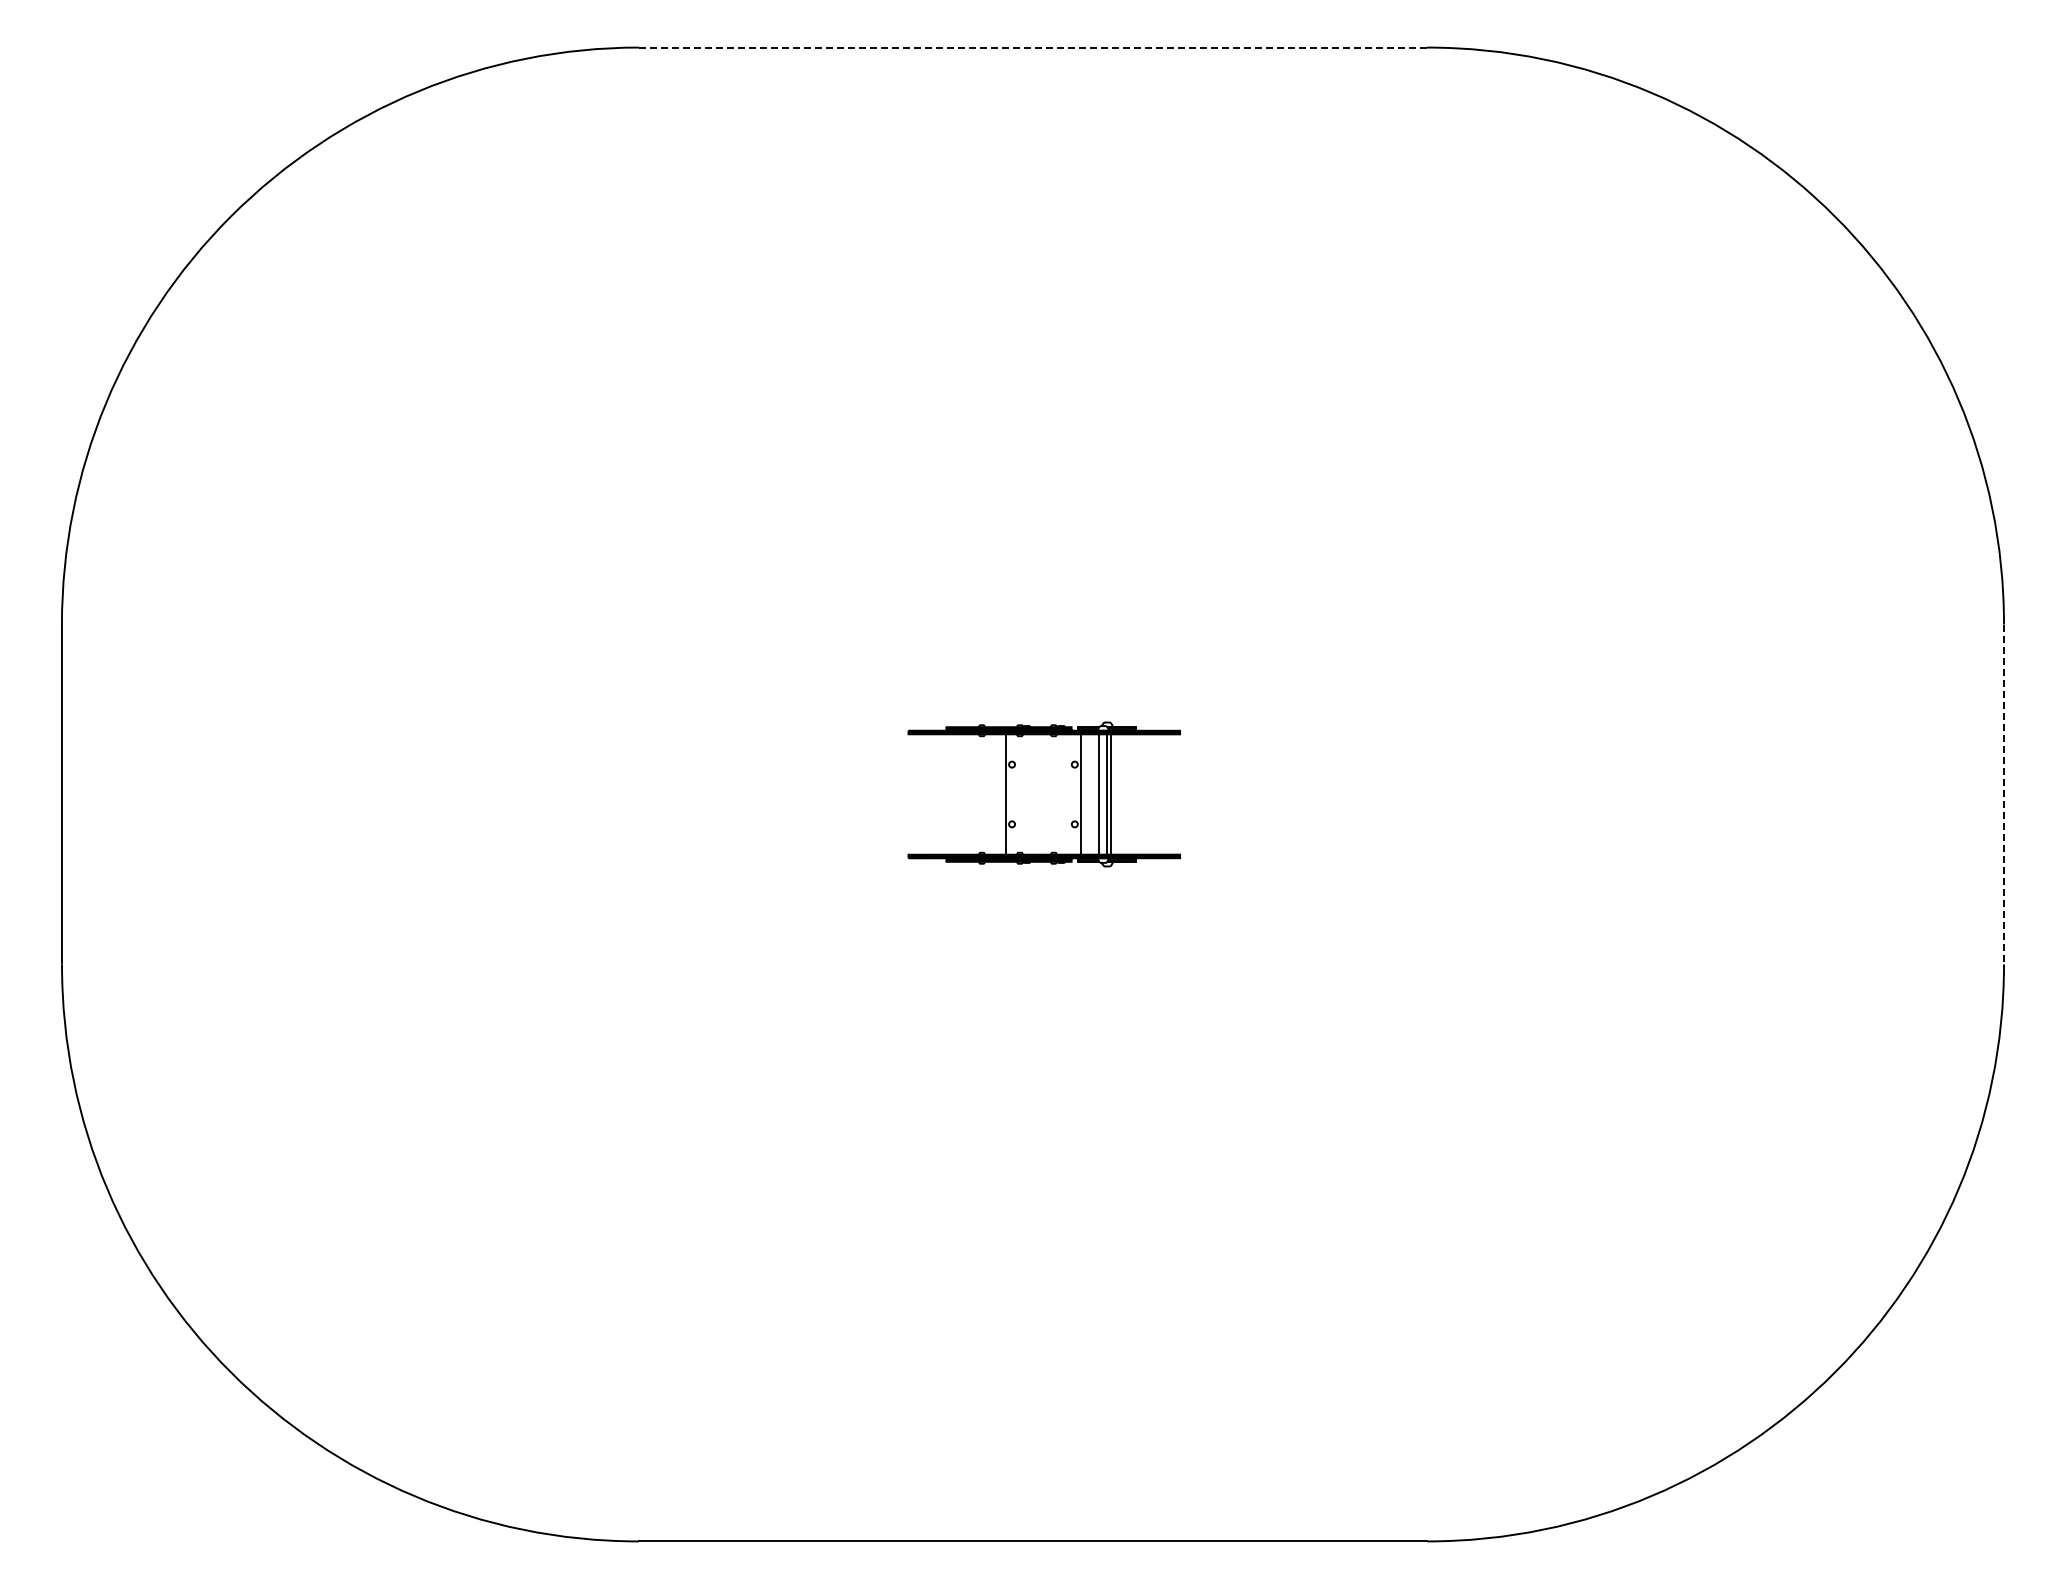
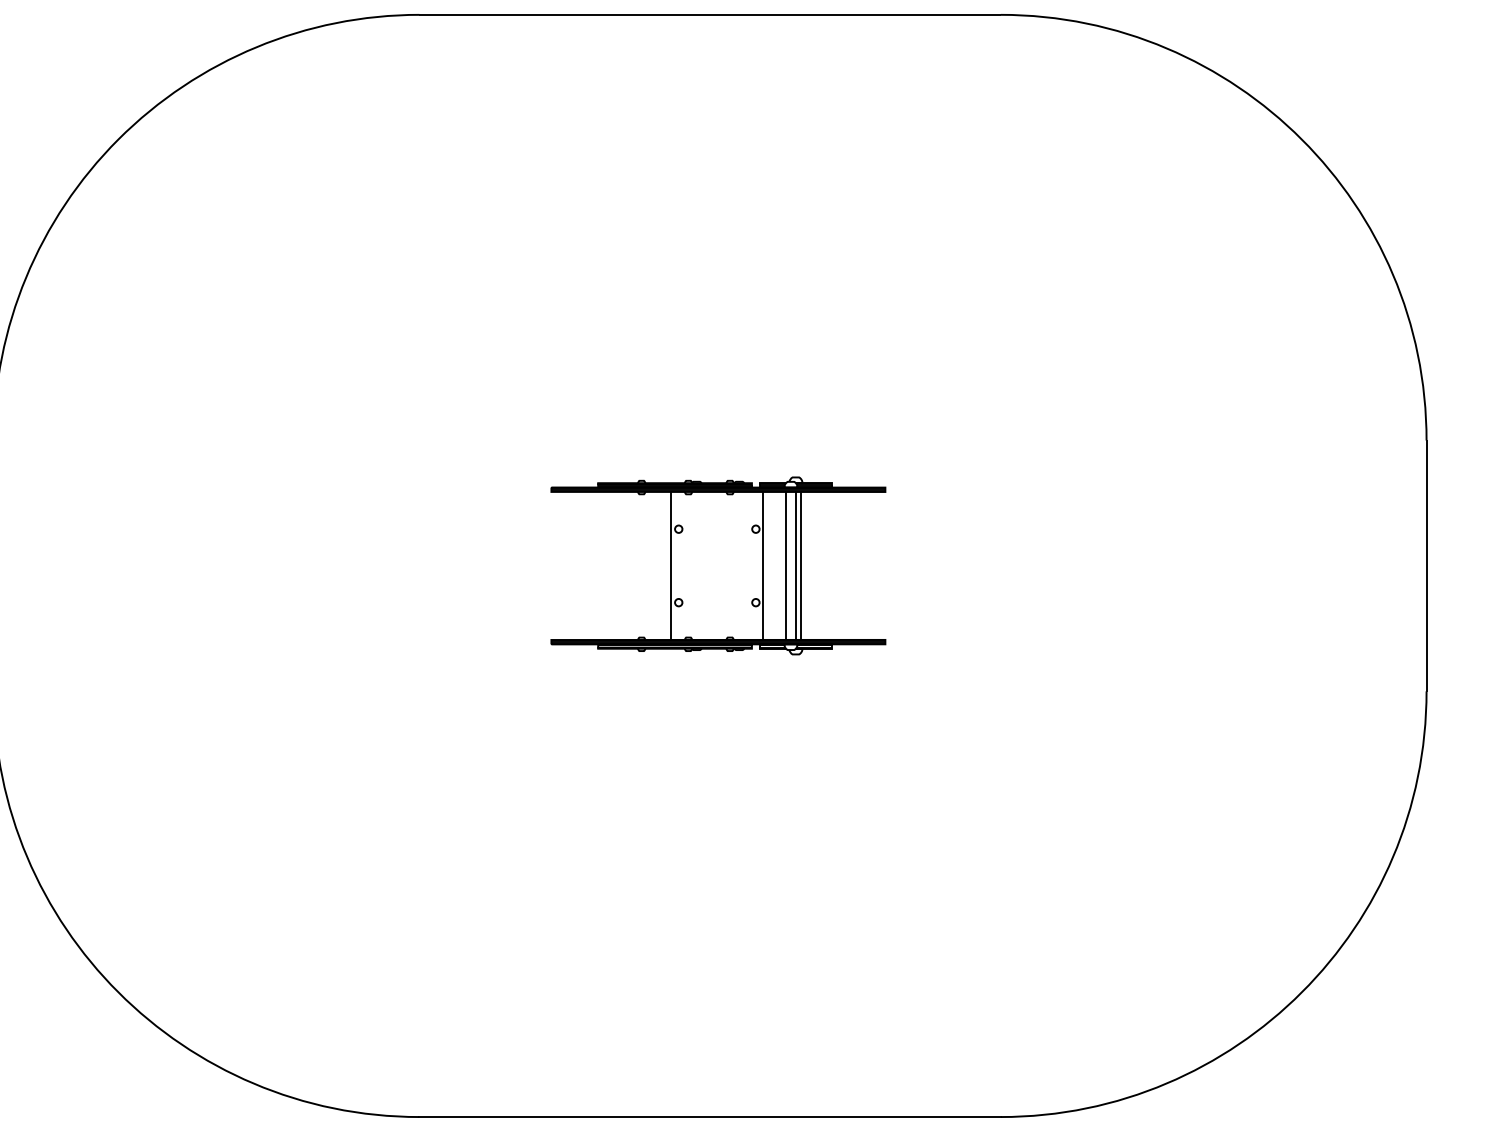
line: (1033, 47) -> (710, 14), dashed -> solid
part: (1044, 794) -> (718, 565), size x1.67
line: (2004, 794) -> (1426, 565), dashed -> solid

